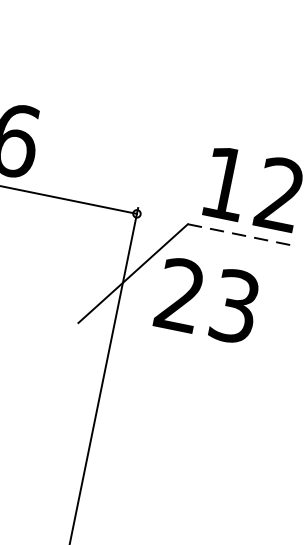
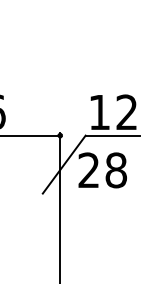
line: (243, 235) -> (113, 135), dashed -> solid
text: (233, 306) -> (115, 170), 23 -> 28

